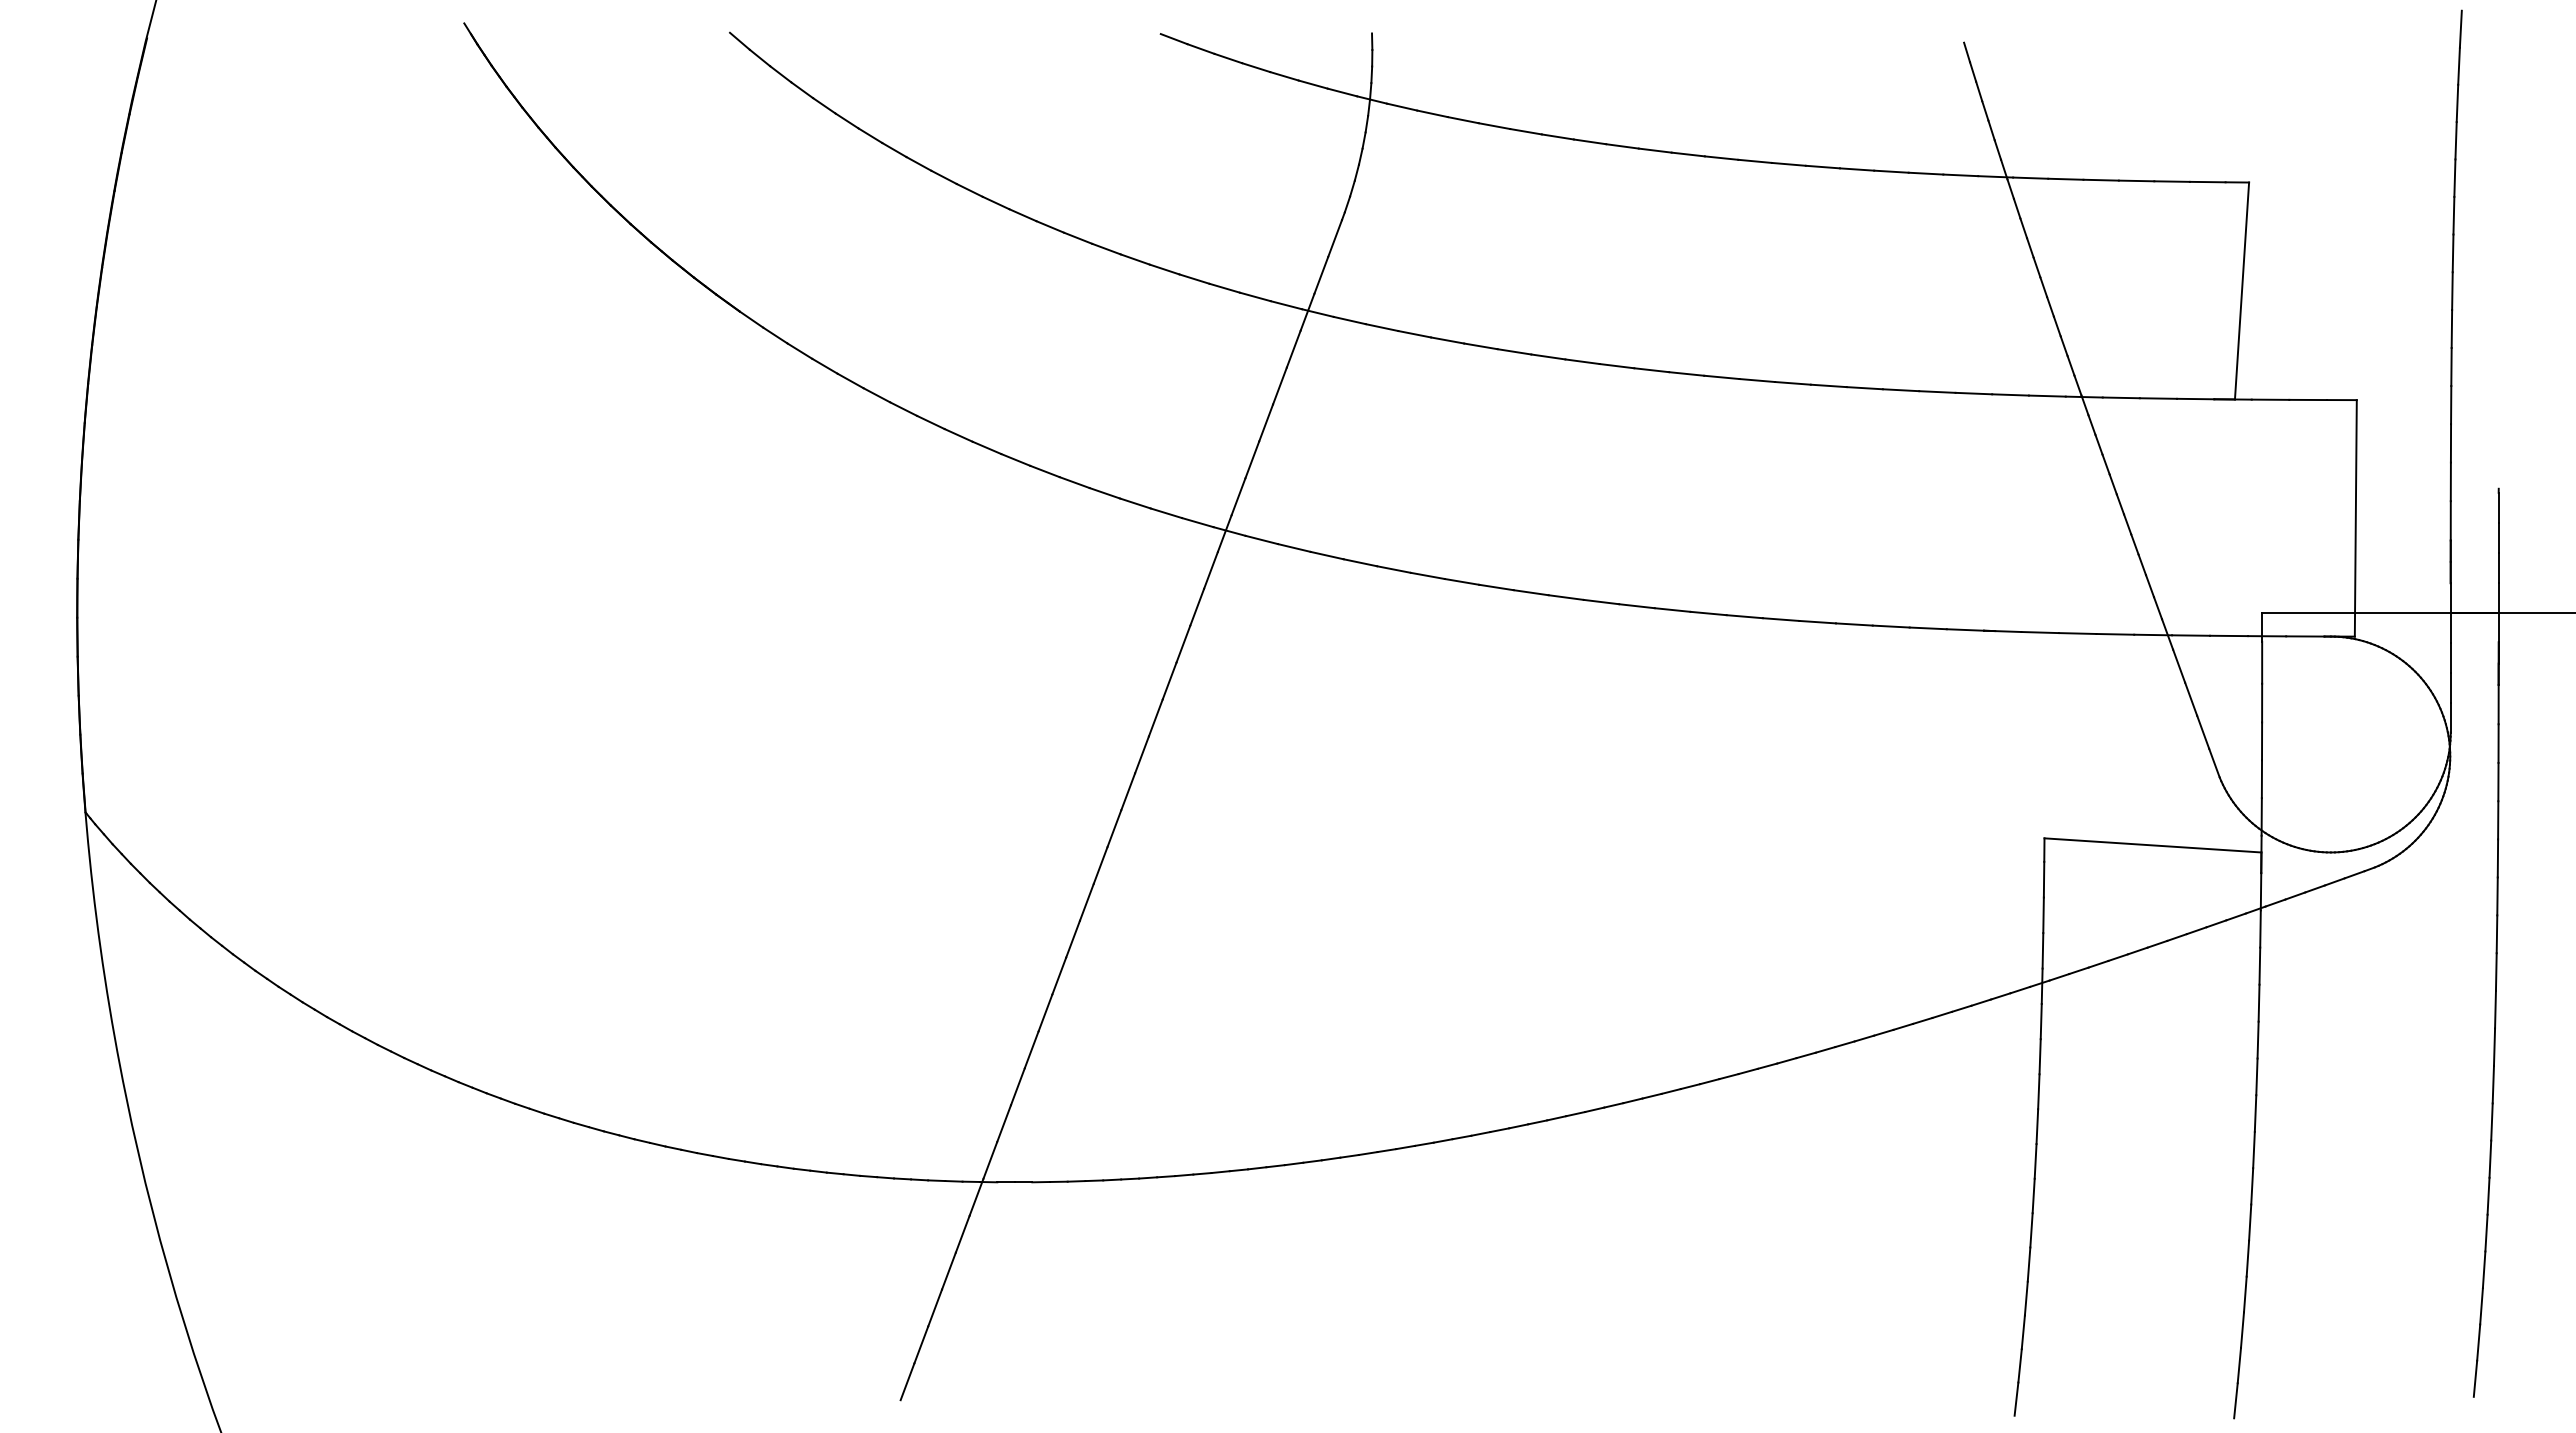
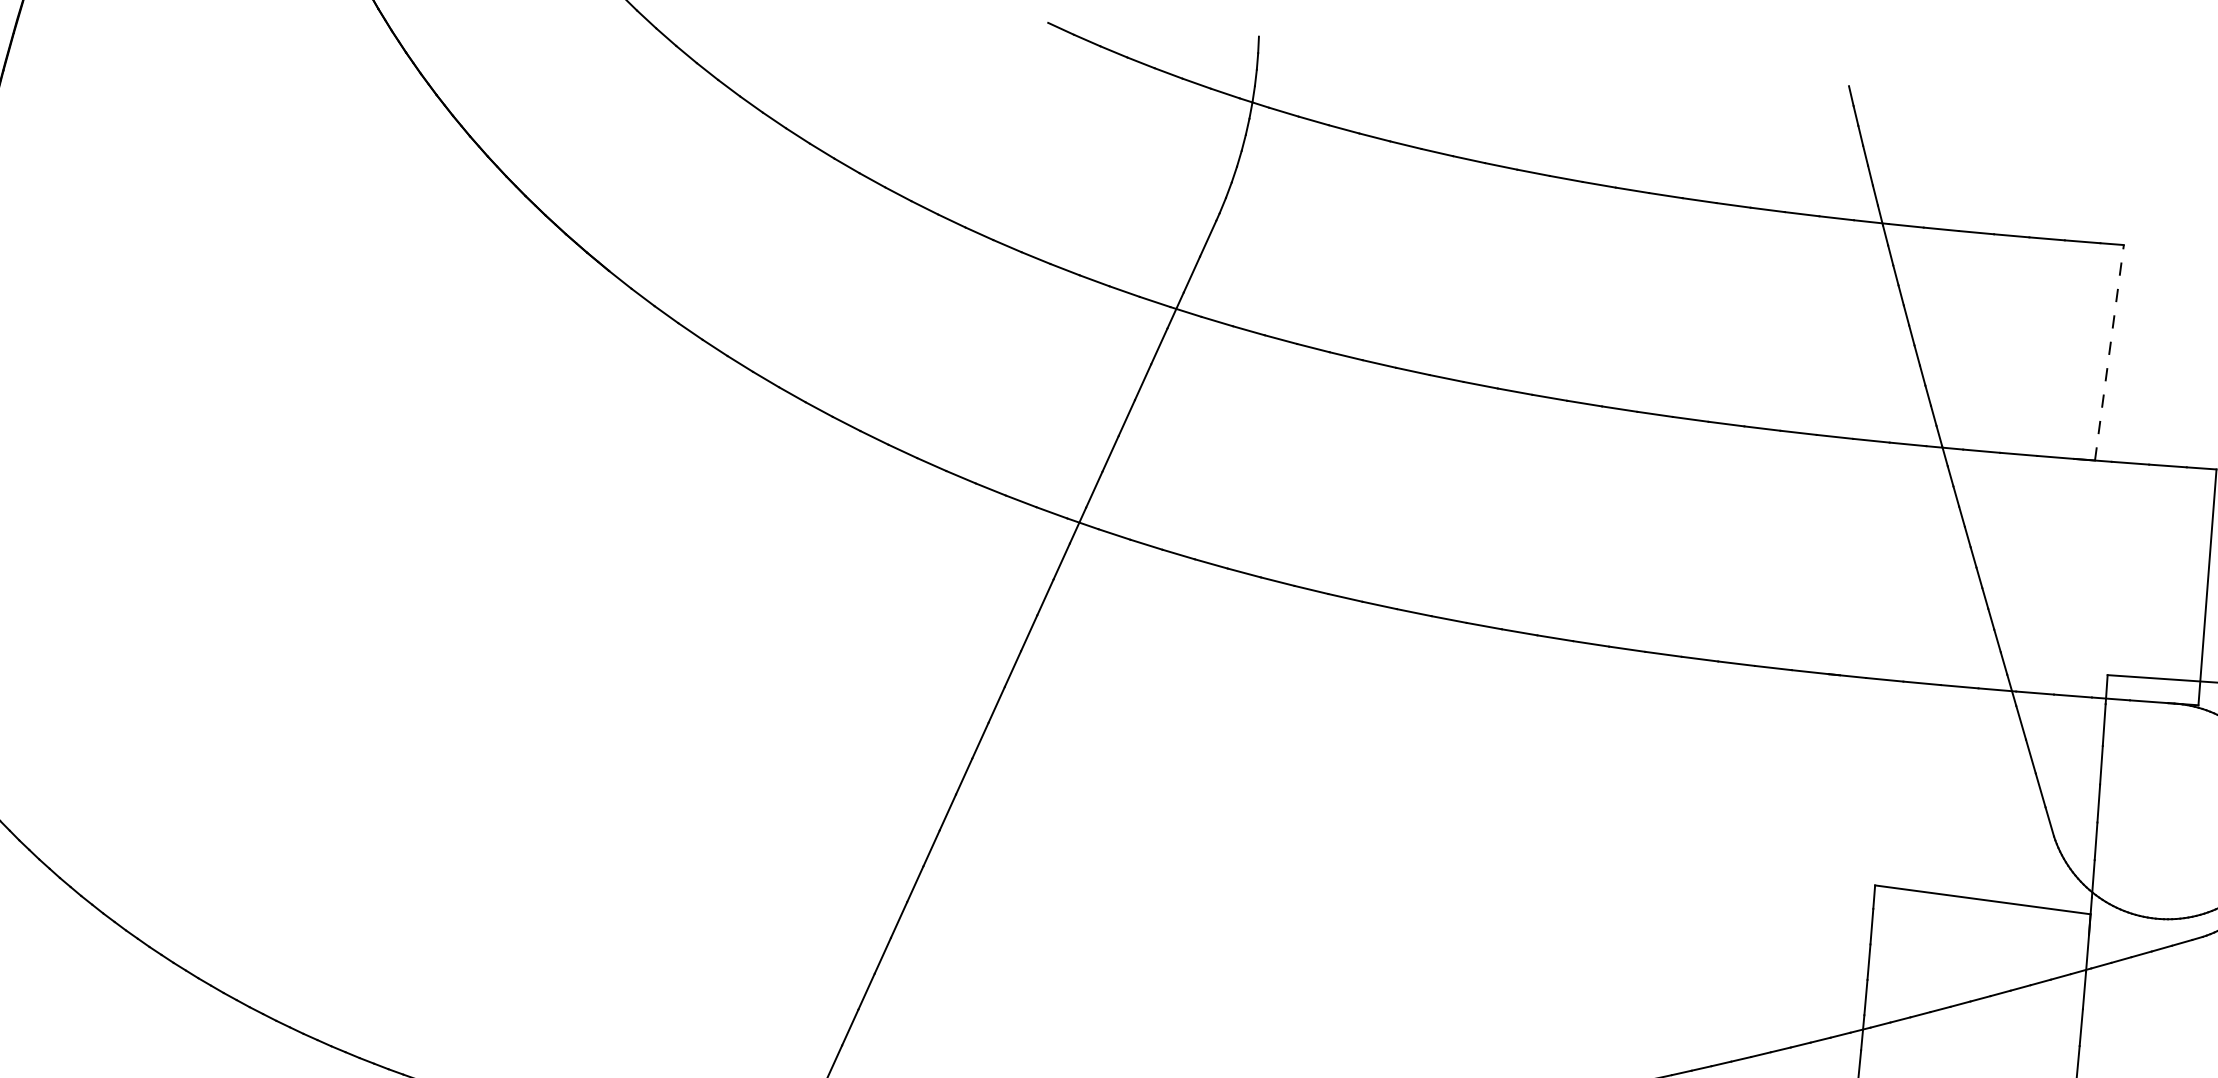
line: (2242, 291) -> (2109, 353), solid -> dashed

